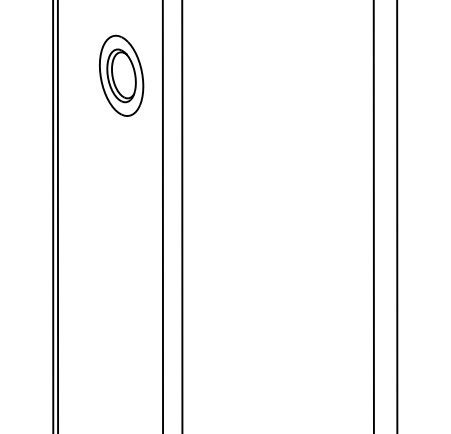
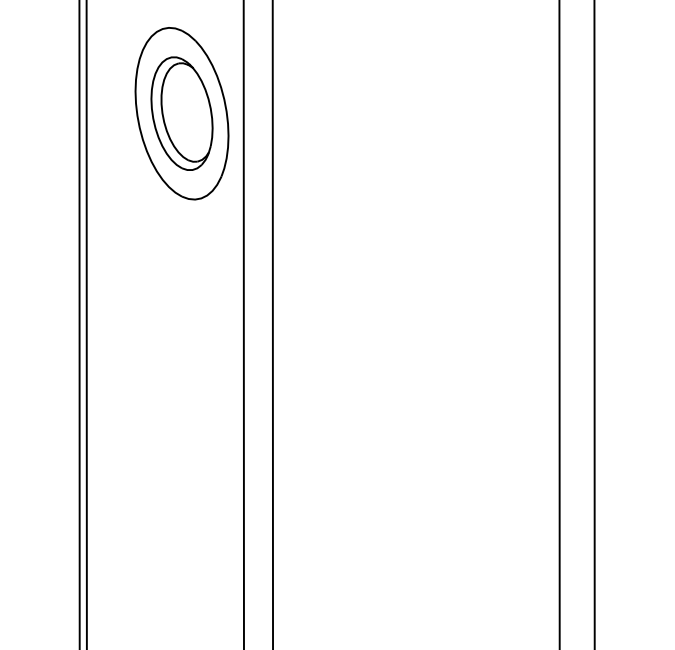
part: (121, 75) -> (181, 113), size x1.43

